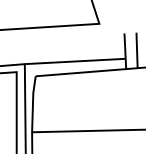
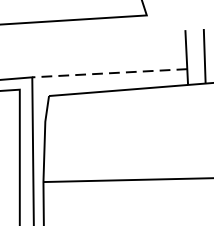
line: (75, 61) -> (110, 73), solid -> dashed

